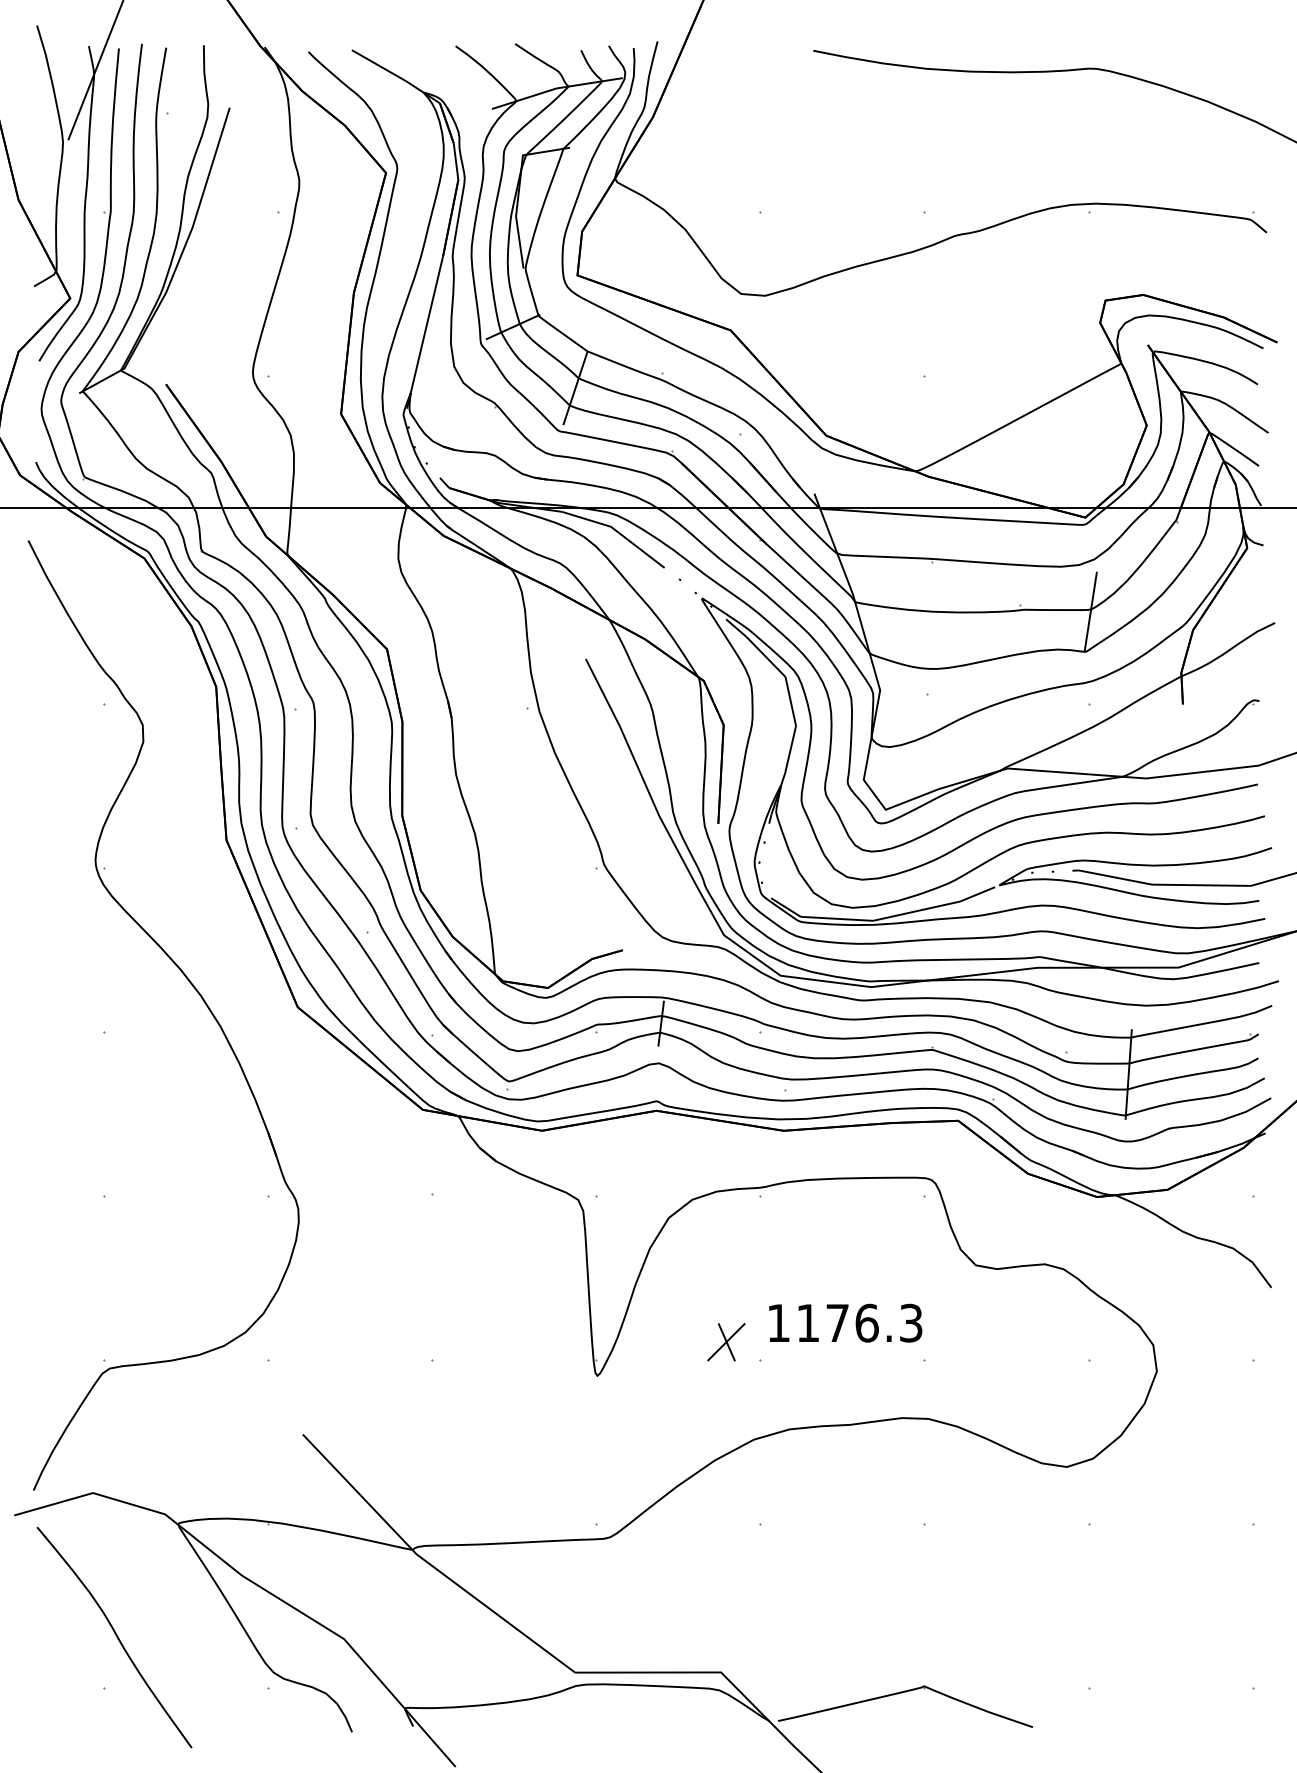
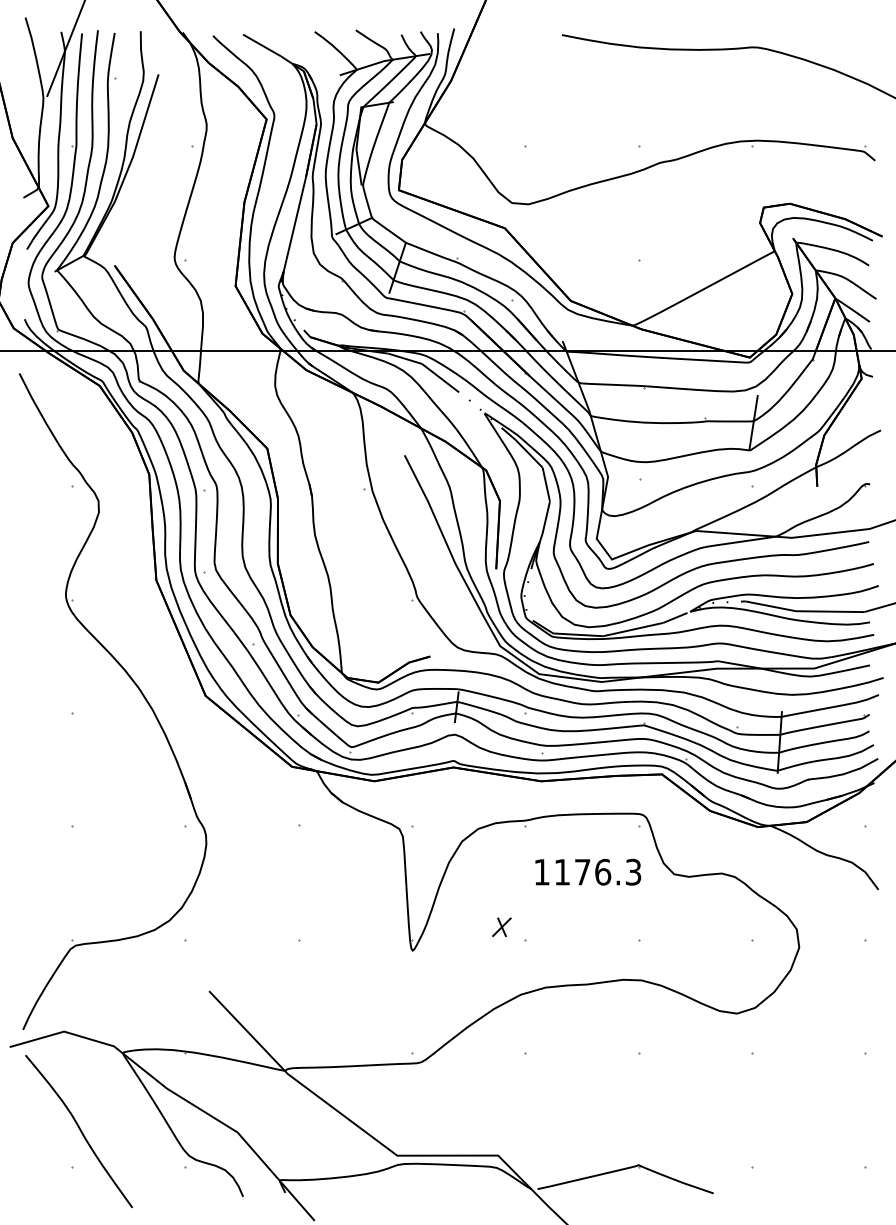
text: (846, 1322) -> (588, 871), moved
part: (725, 1340) -> (501, 926), size x0.7

